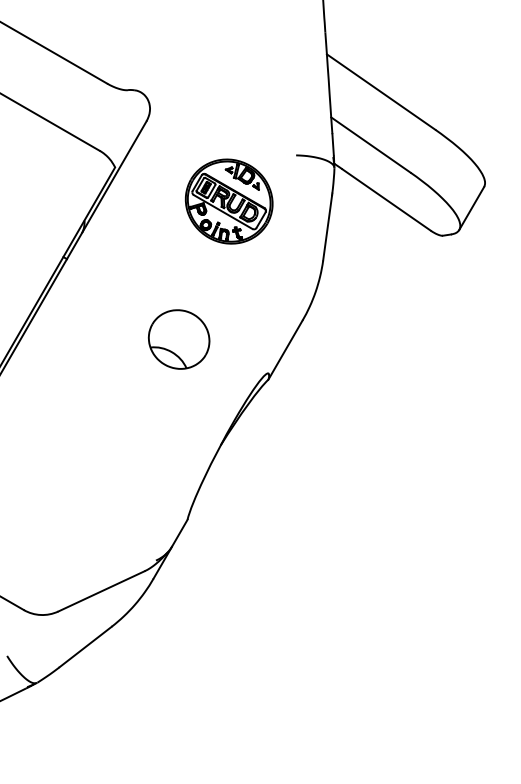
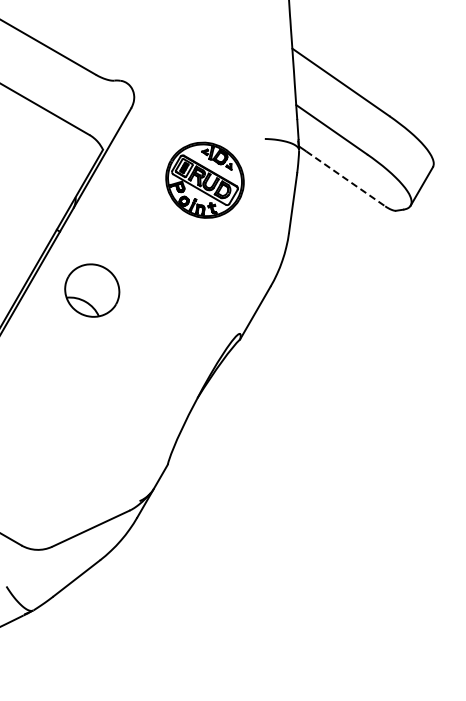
line: (387, 200) -> (346, 179), solid -> dashed
part: (179, 339) -> (92, 290), moved

